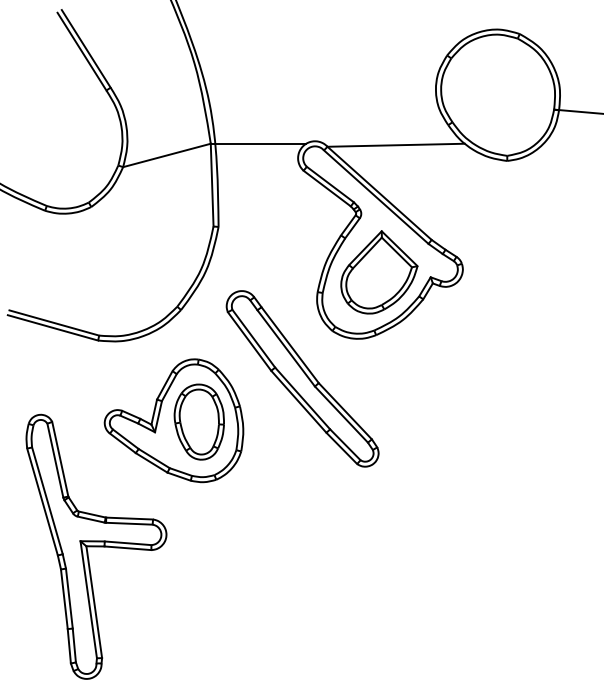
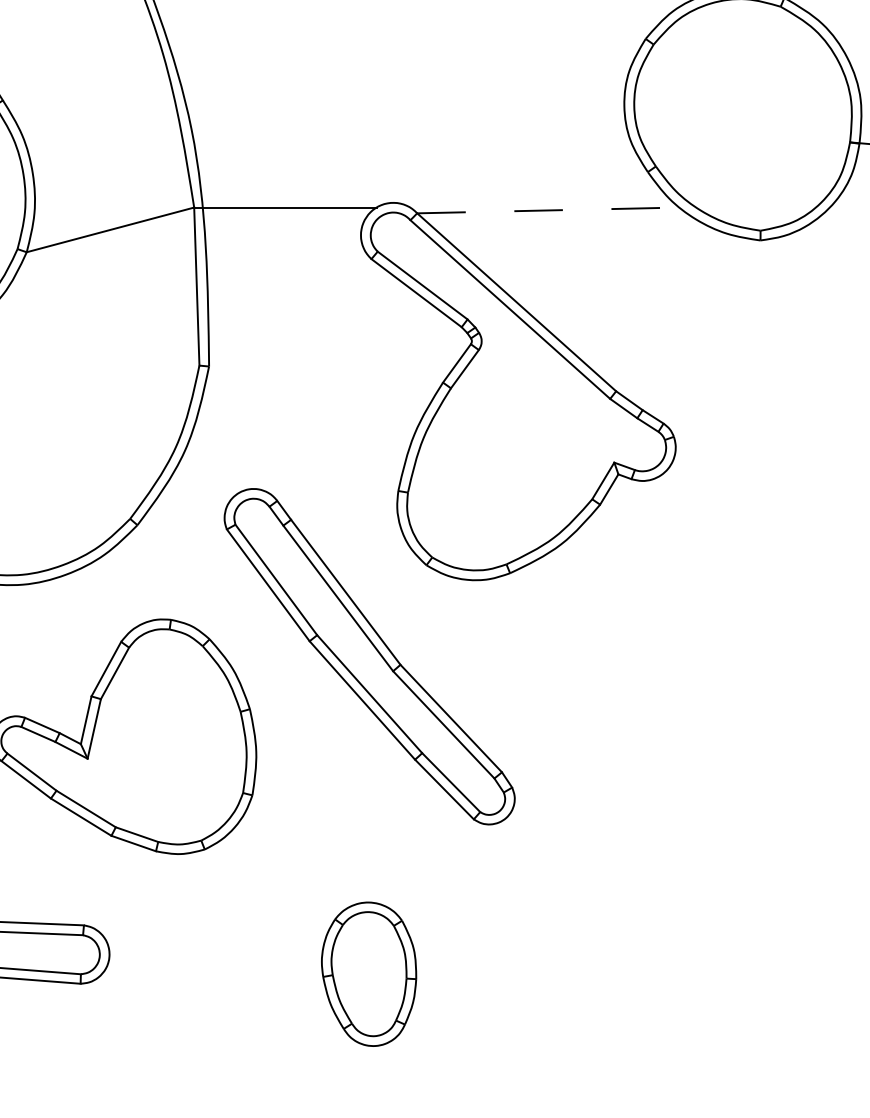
line: (396, 145) -> (548, 210), solid -> dashed
part: (379, 272) -> (516, 453), removed
part: (198, 421) -> (367, 973), moved

